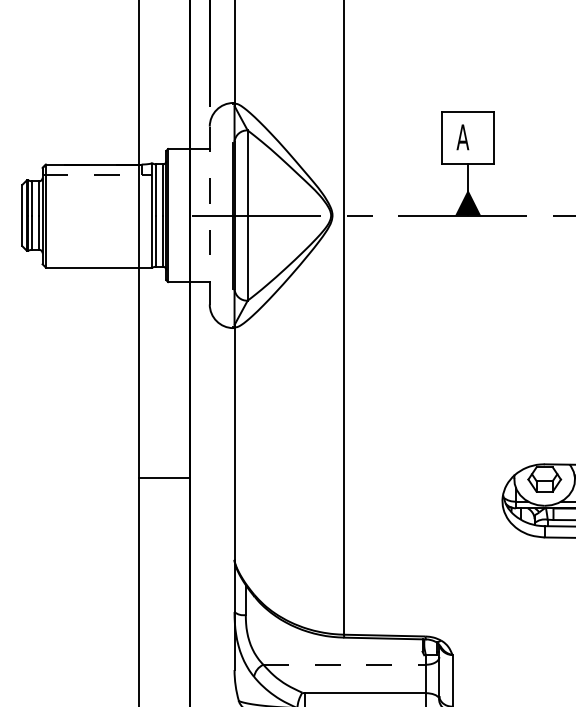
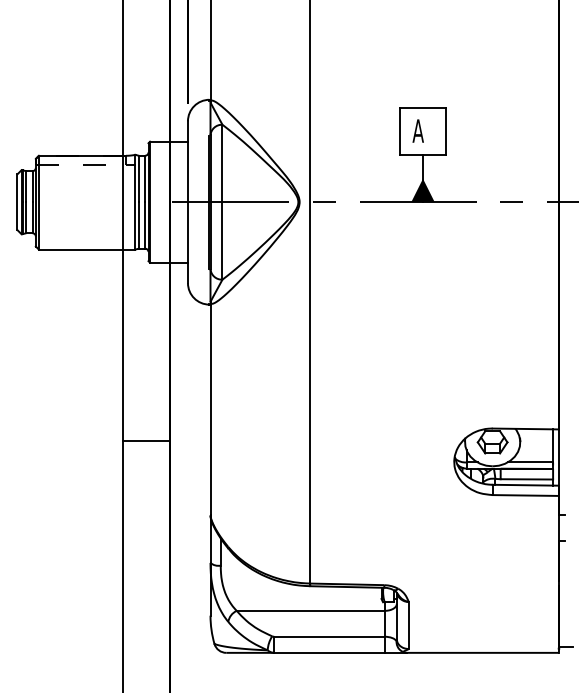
line: (209, 215) -> (187, 202), dashed -> solid
line: (344, 664) -> (310, 610), dashed -> solid

